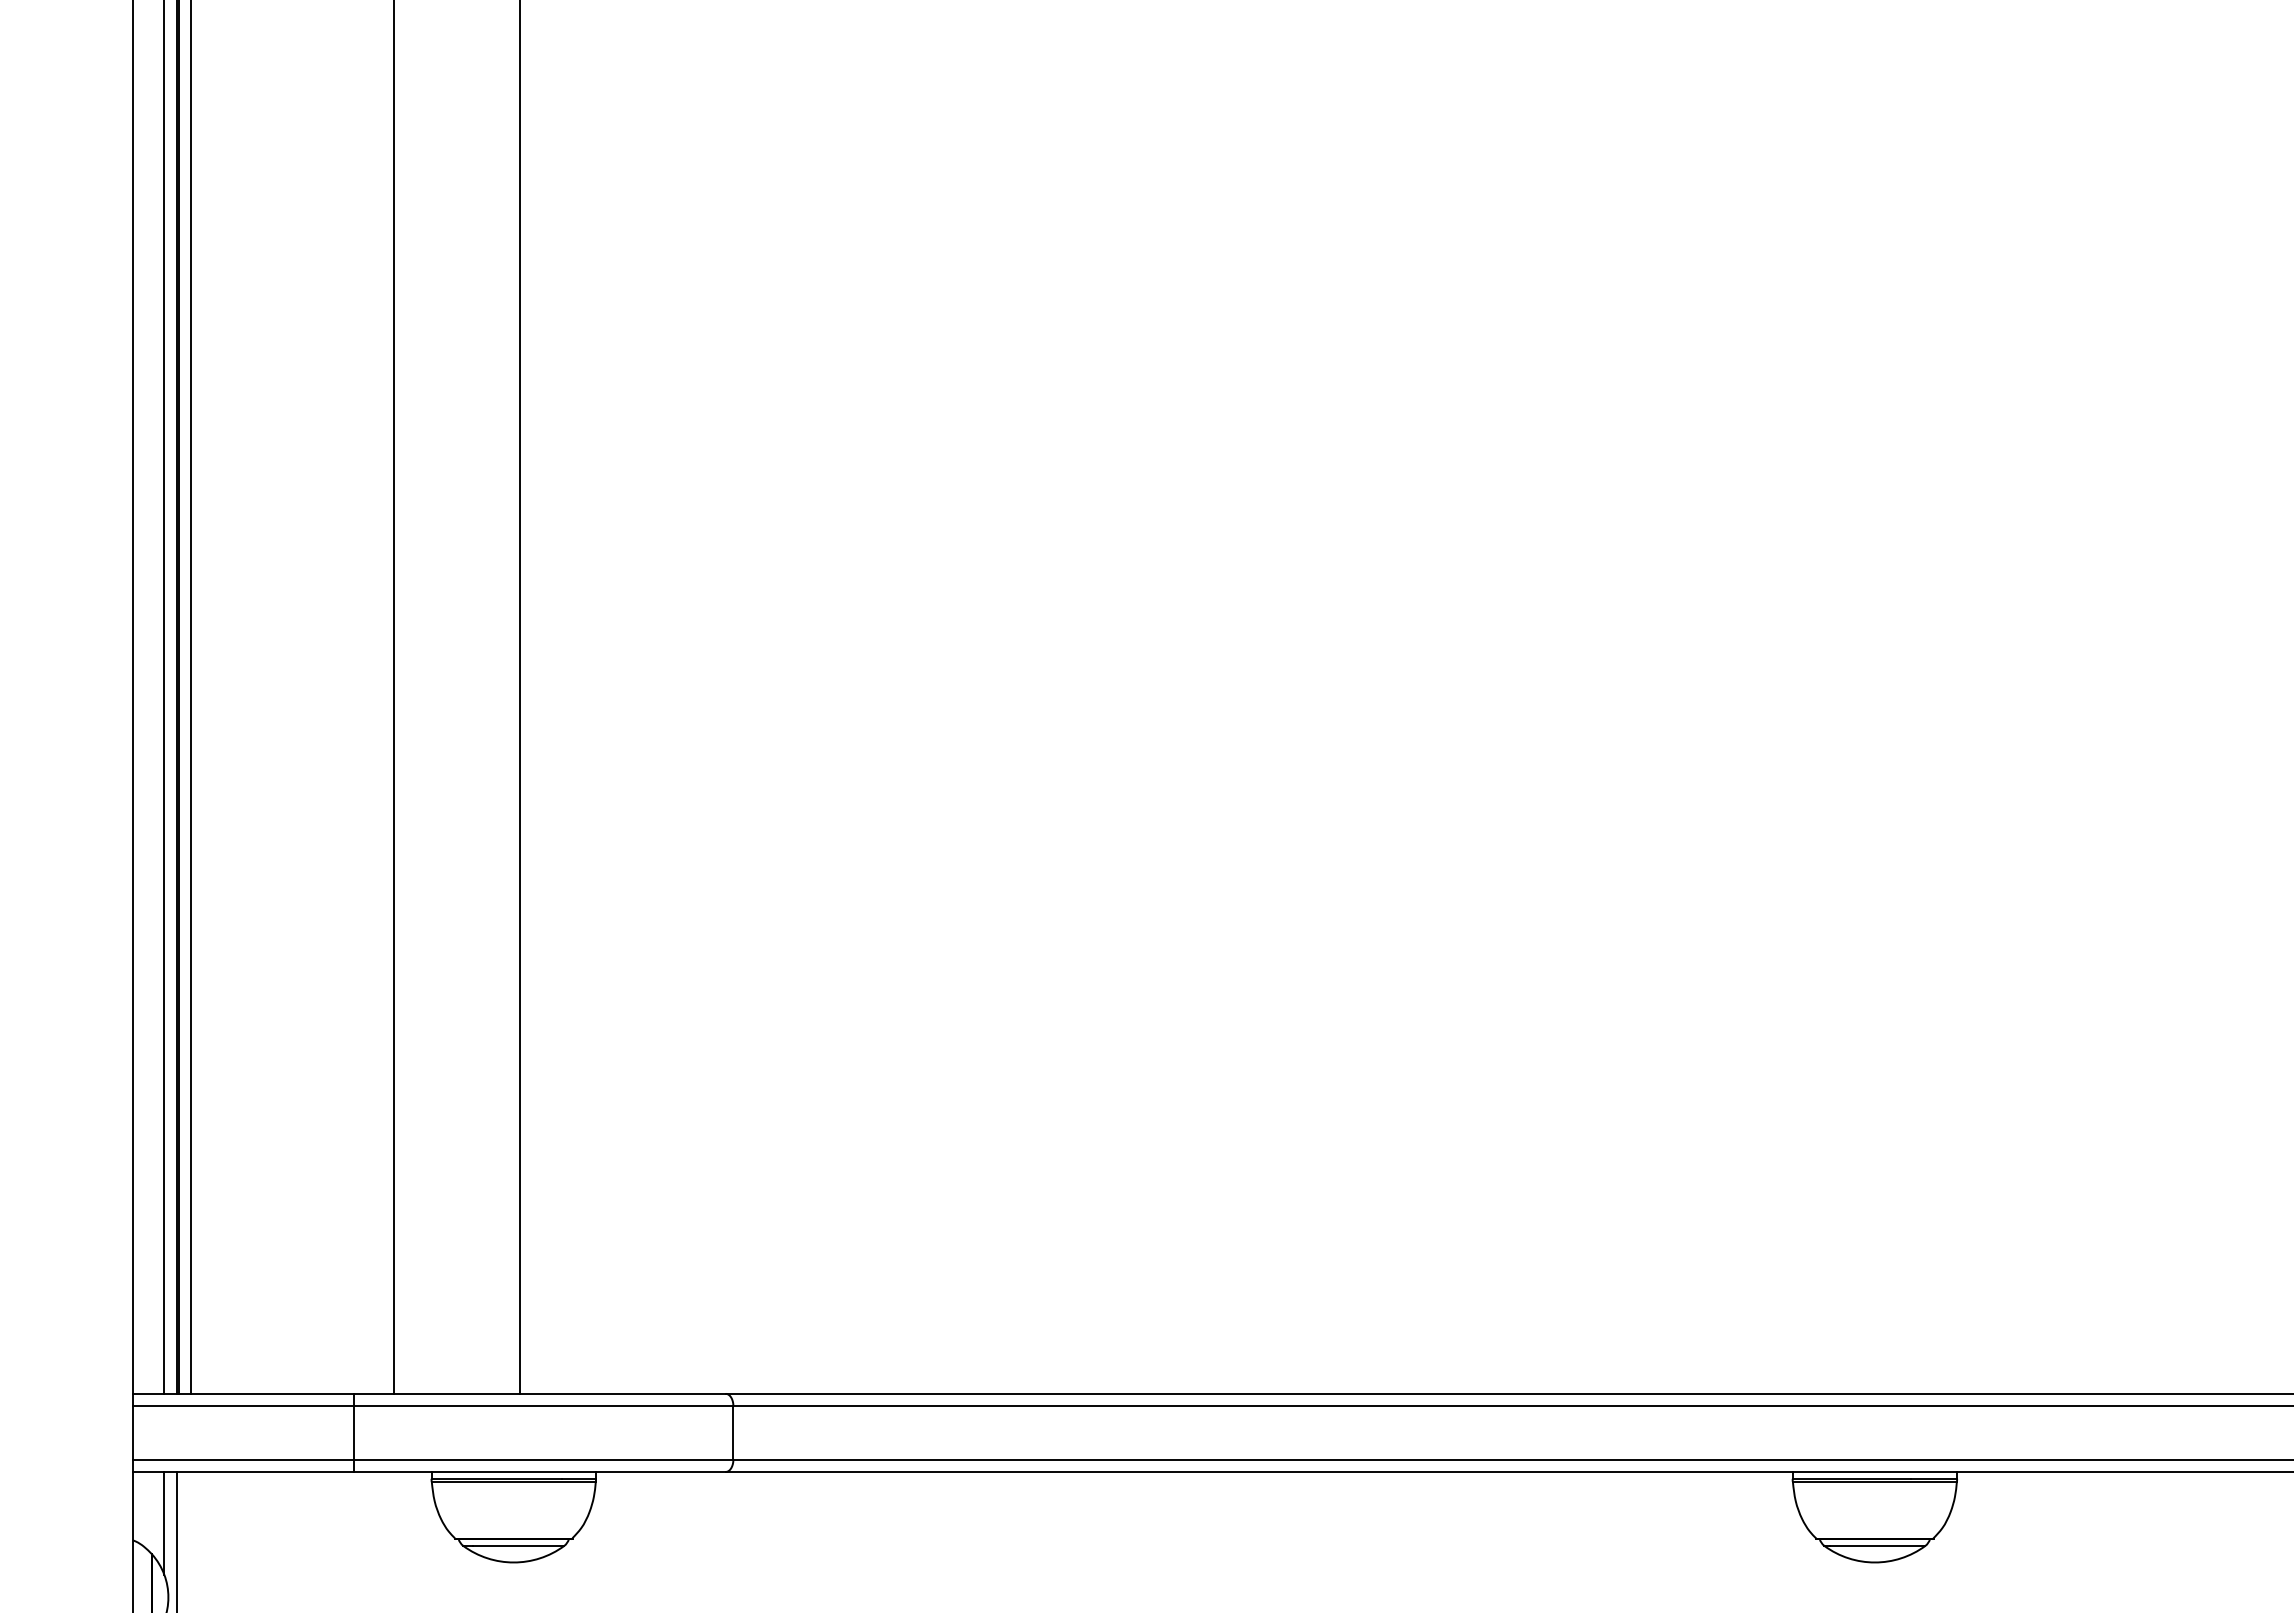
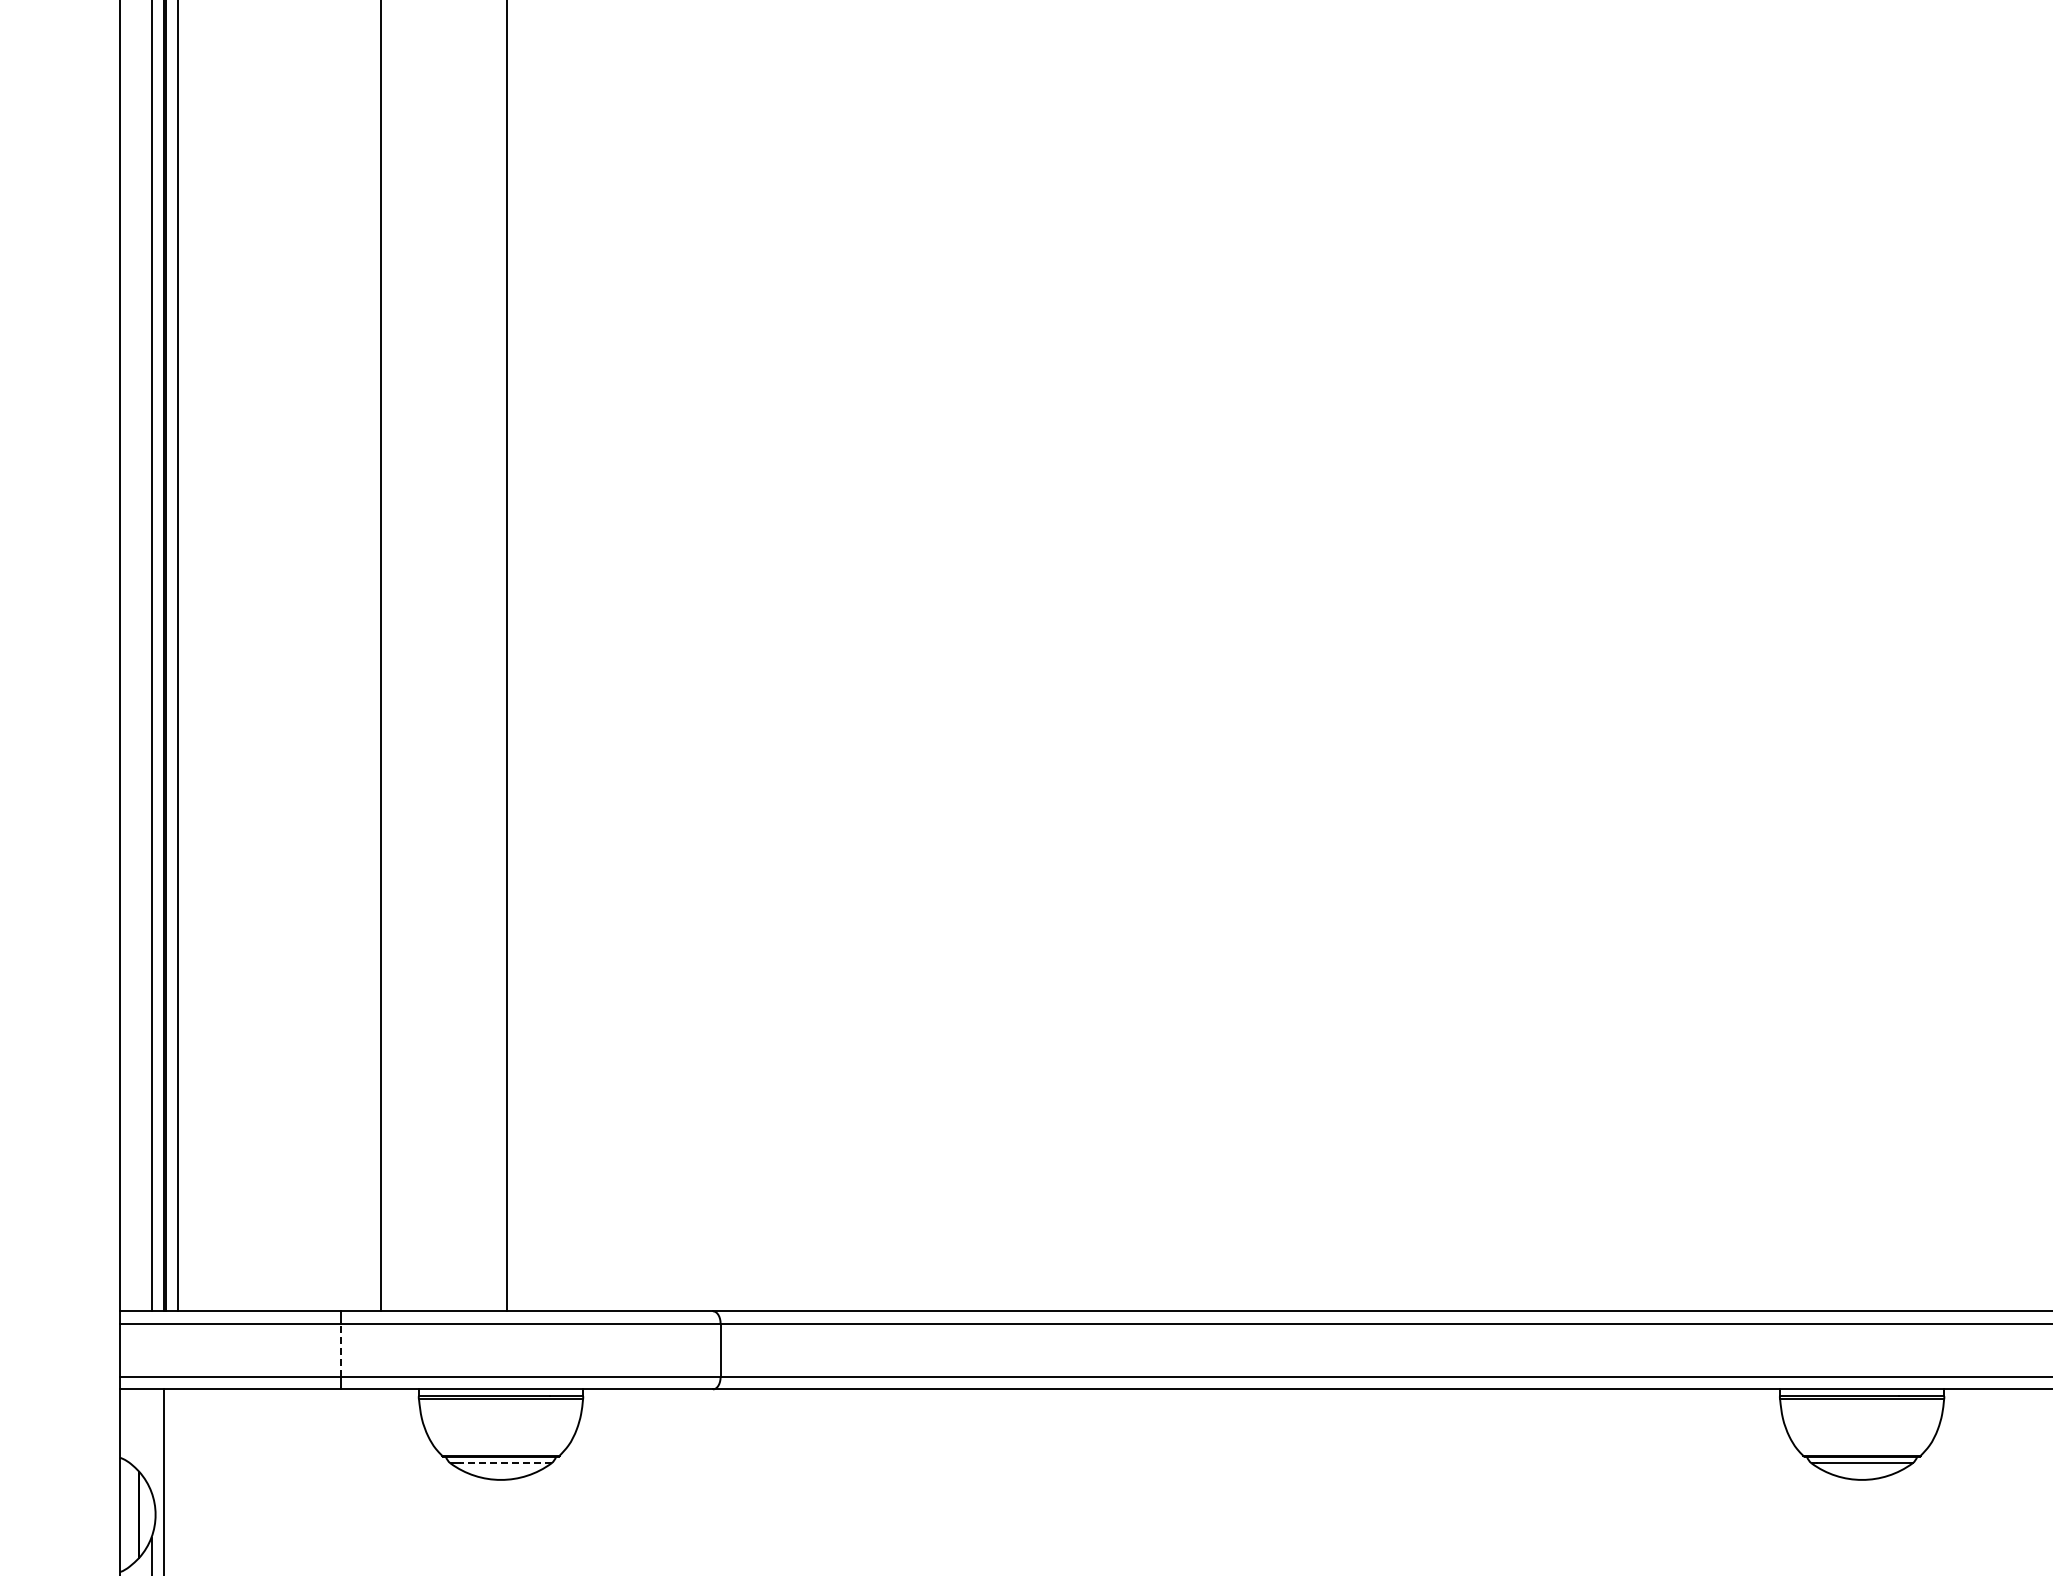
line: (353, 1432) -> (340, 1349), solid -> dashed
line: (164, 1522) -> (151, 1439), removed
line: (518, 1545) -> (505, 1462), solid -> dashed

